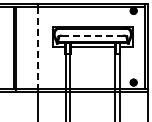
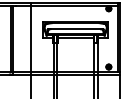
line: (92, 35) -> (75, 28), dashed -> solid
line: (38, 48) -> (31, 39), dashed -> solid

